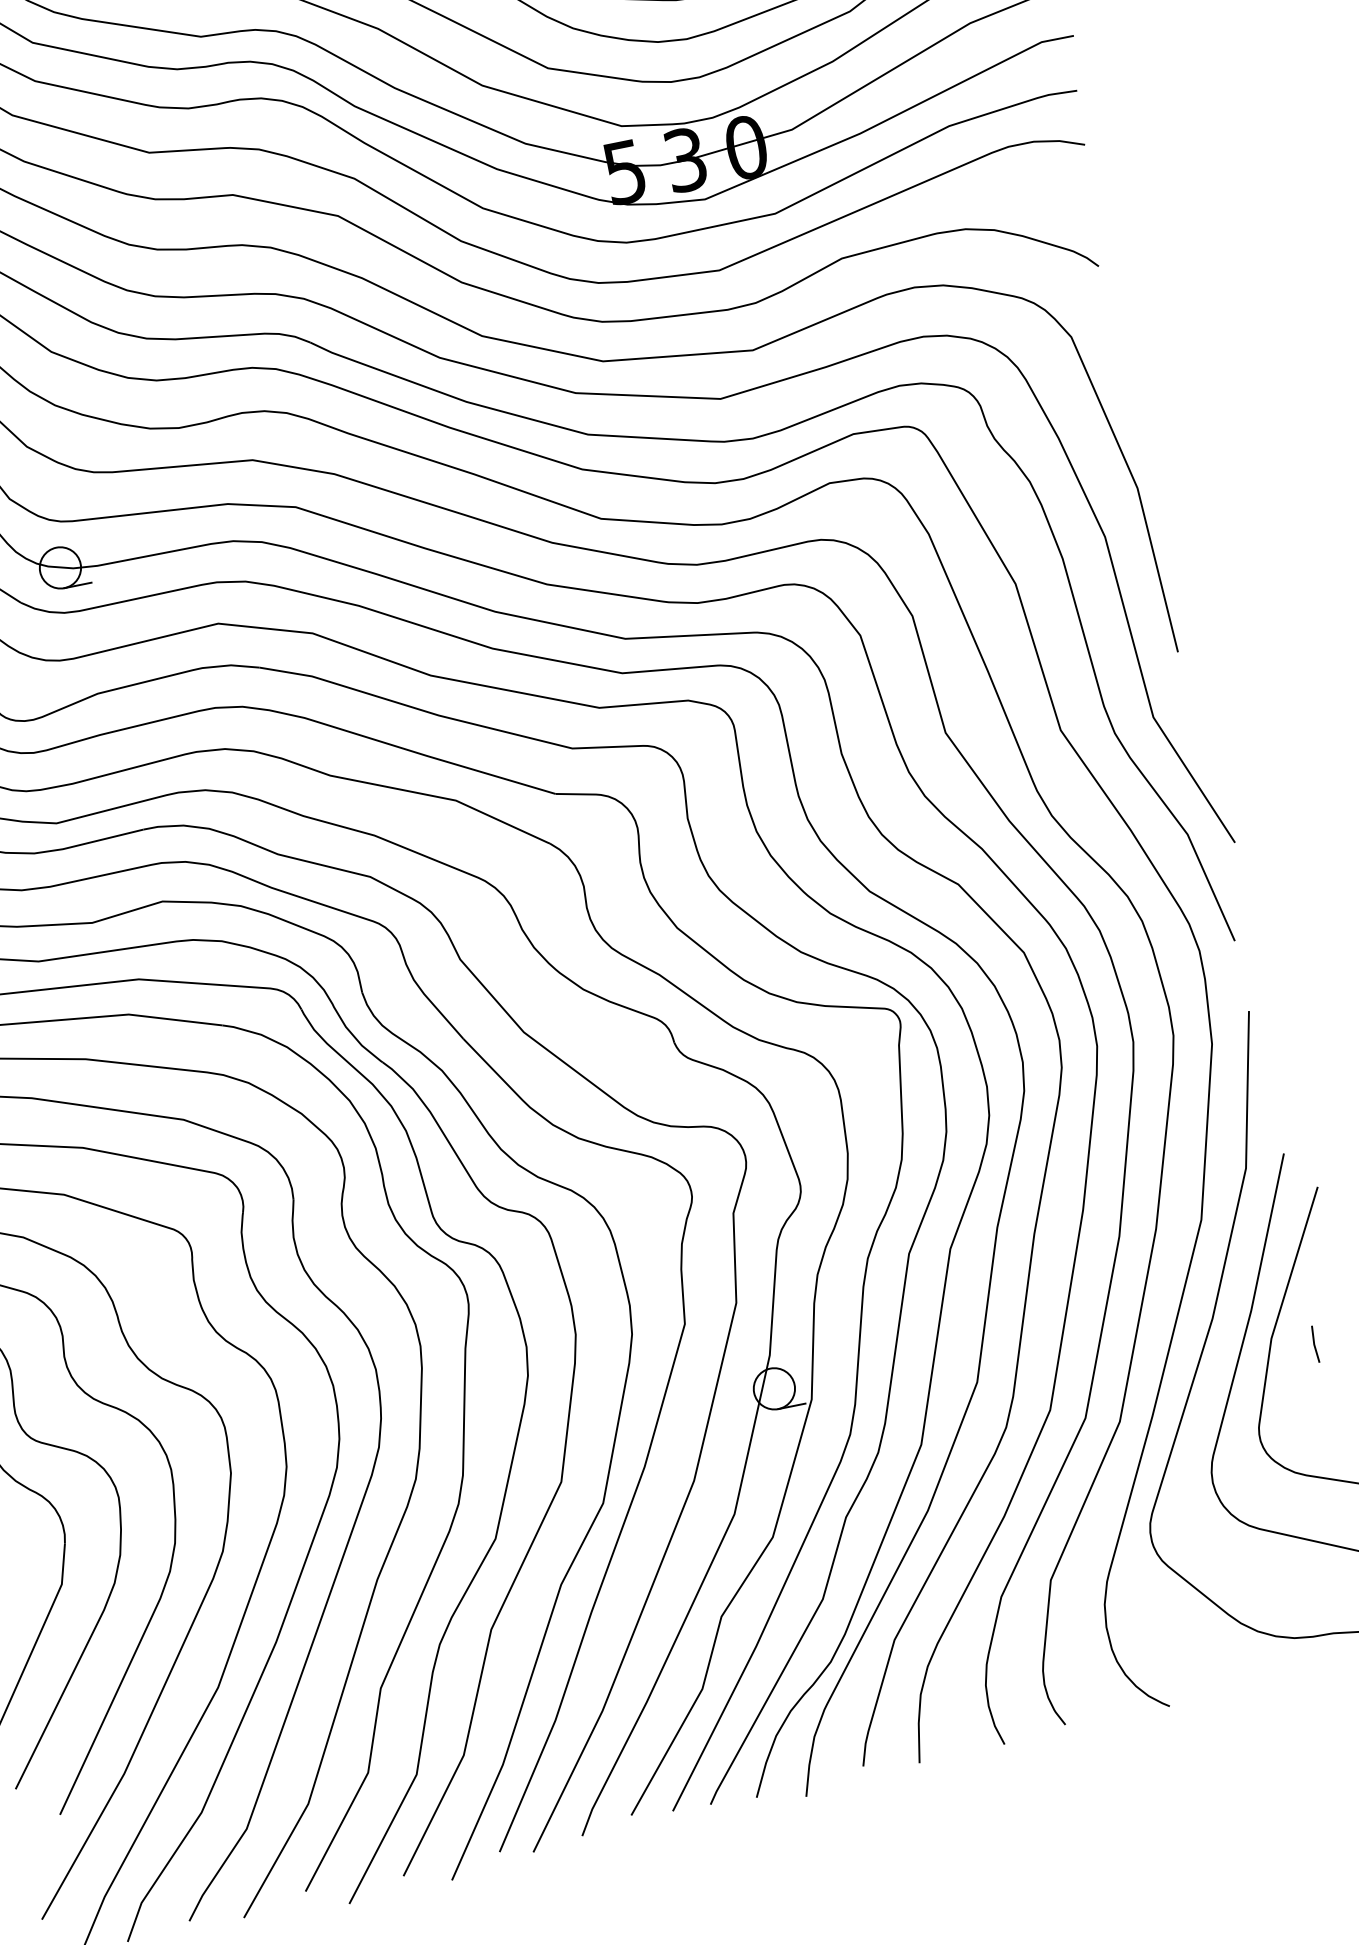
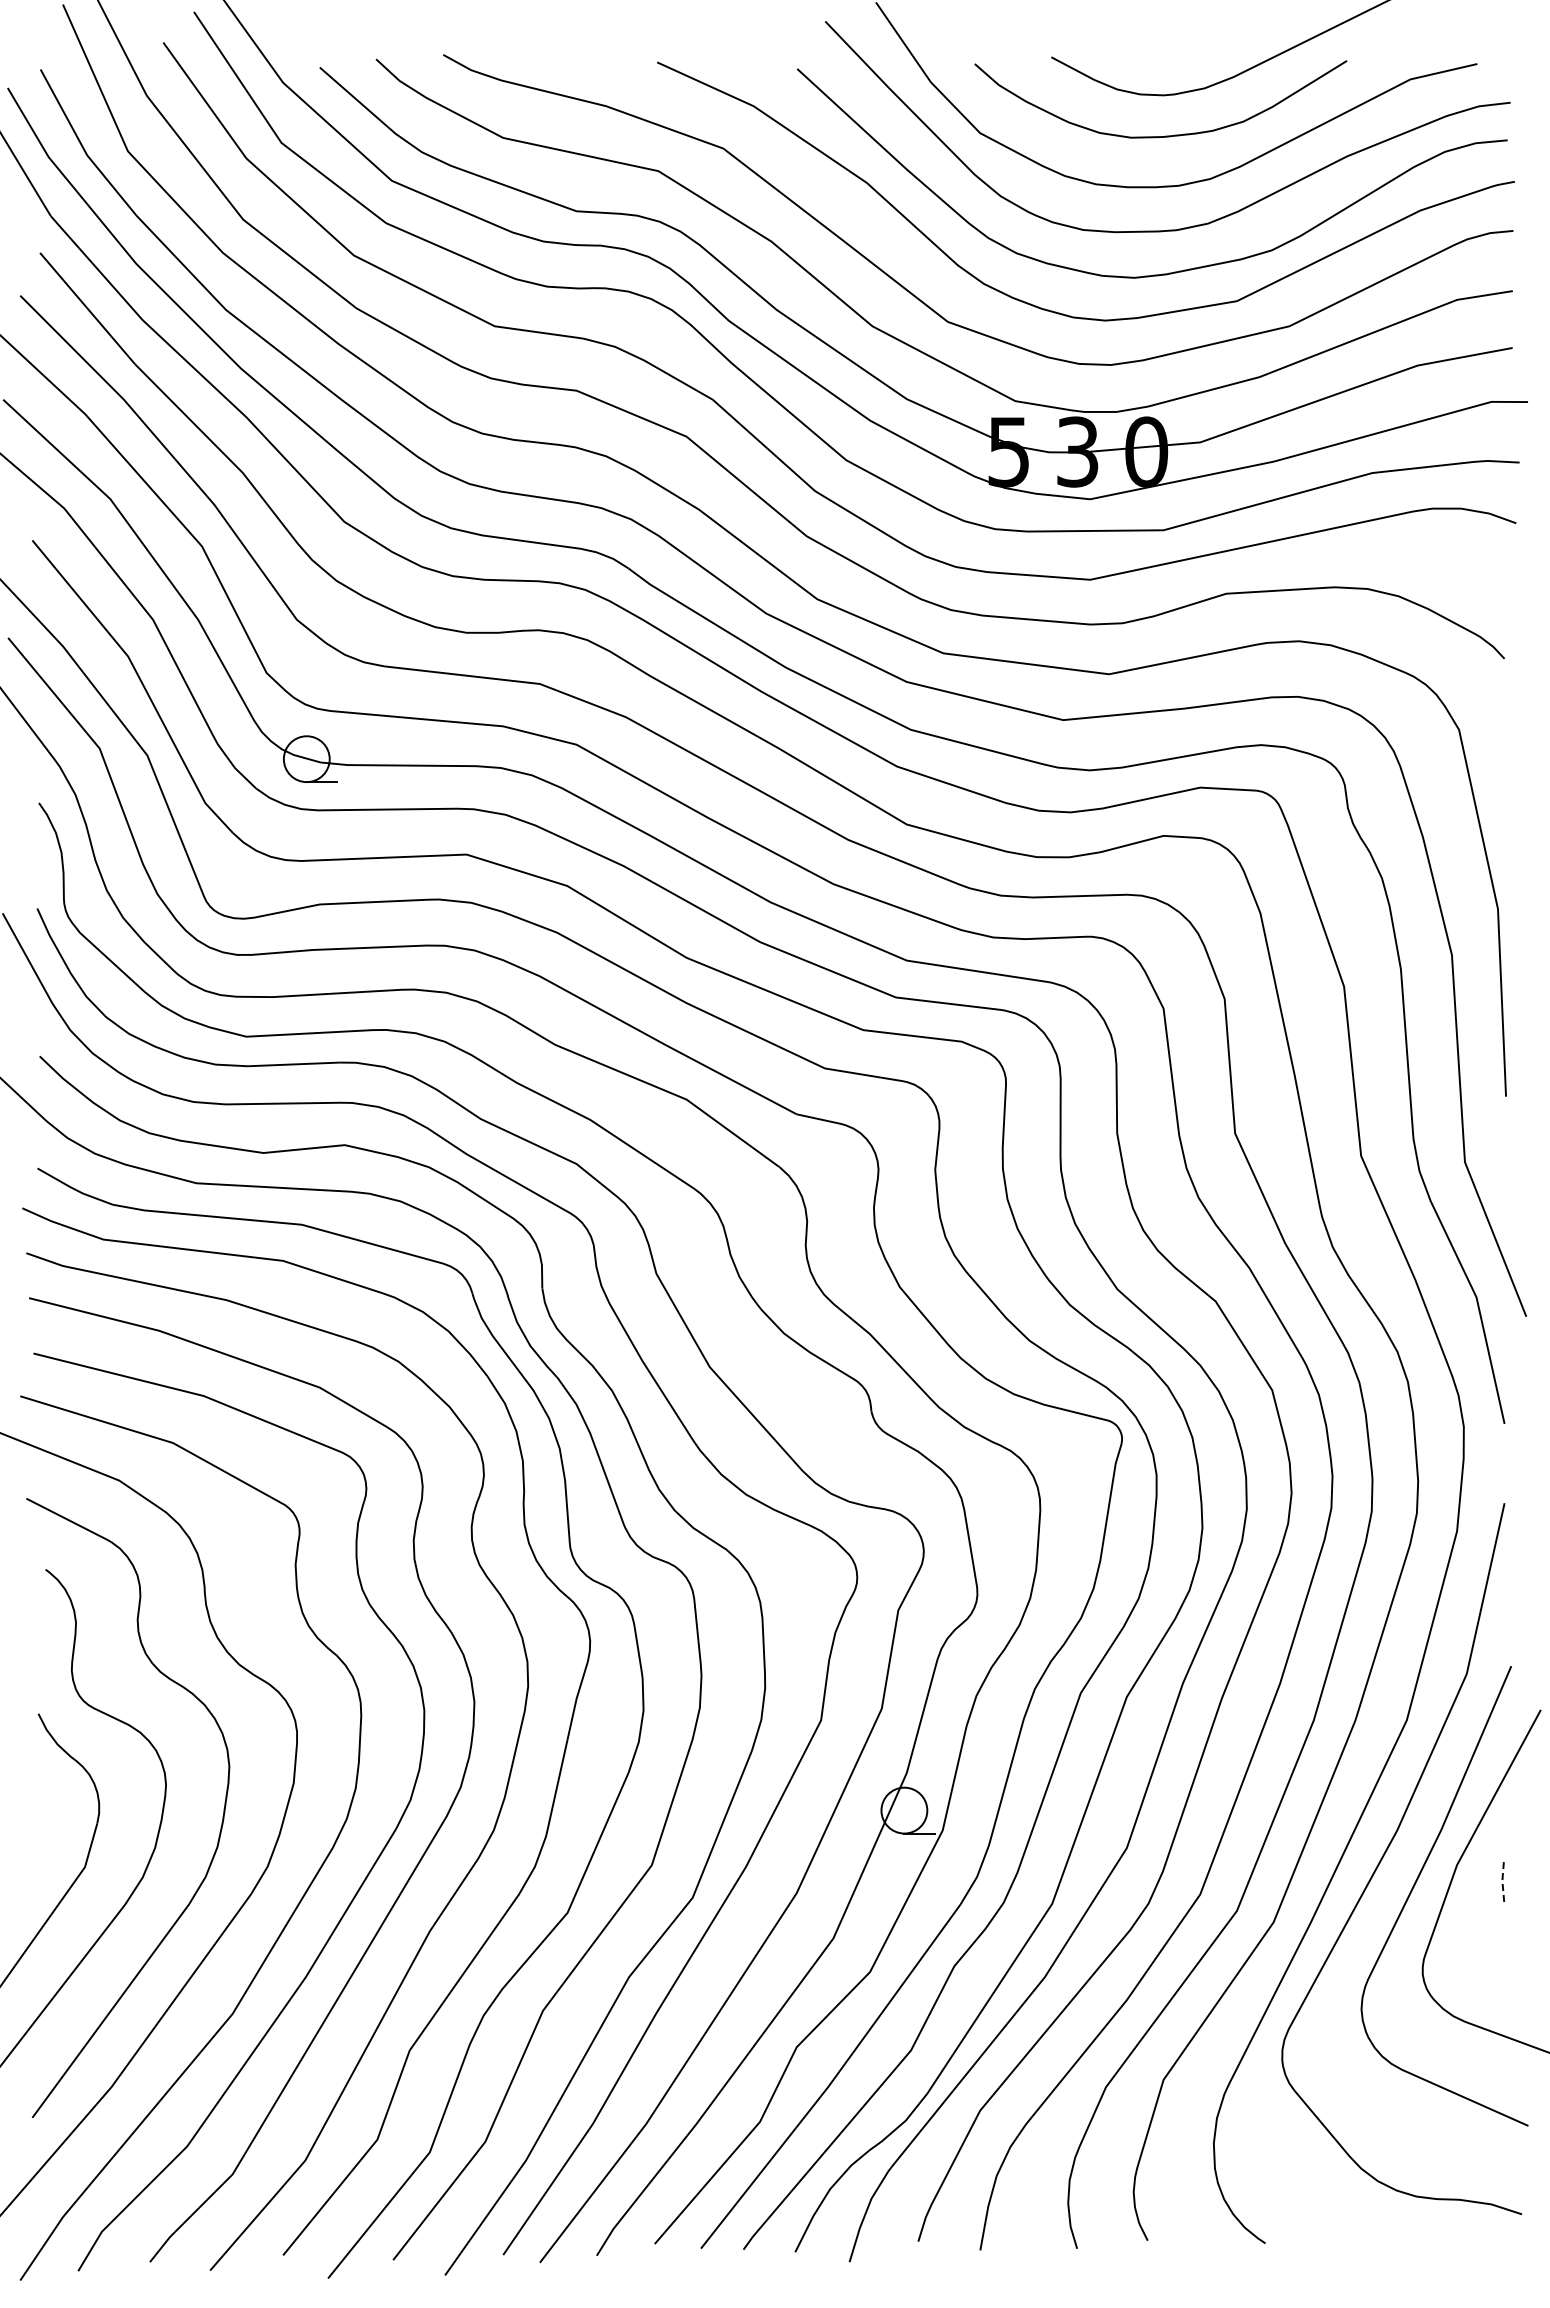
line: (1314, 1345) -> (1502, 1881), solid -> dashed

